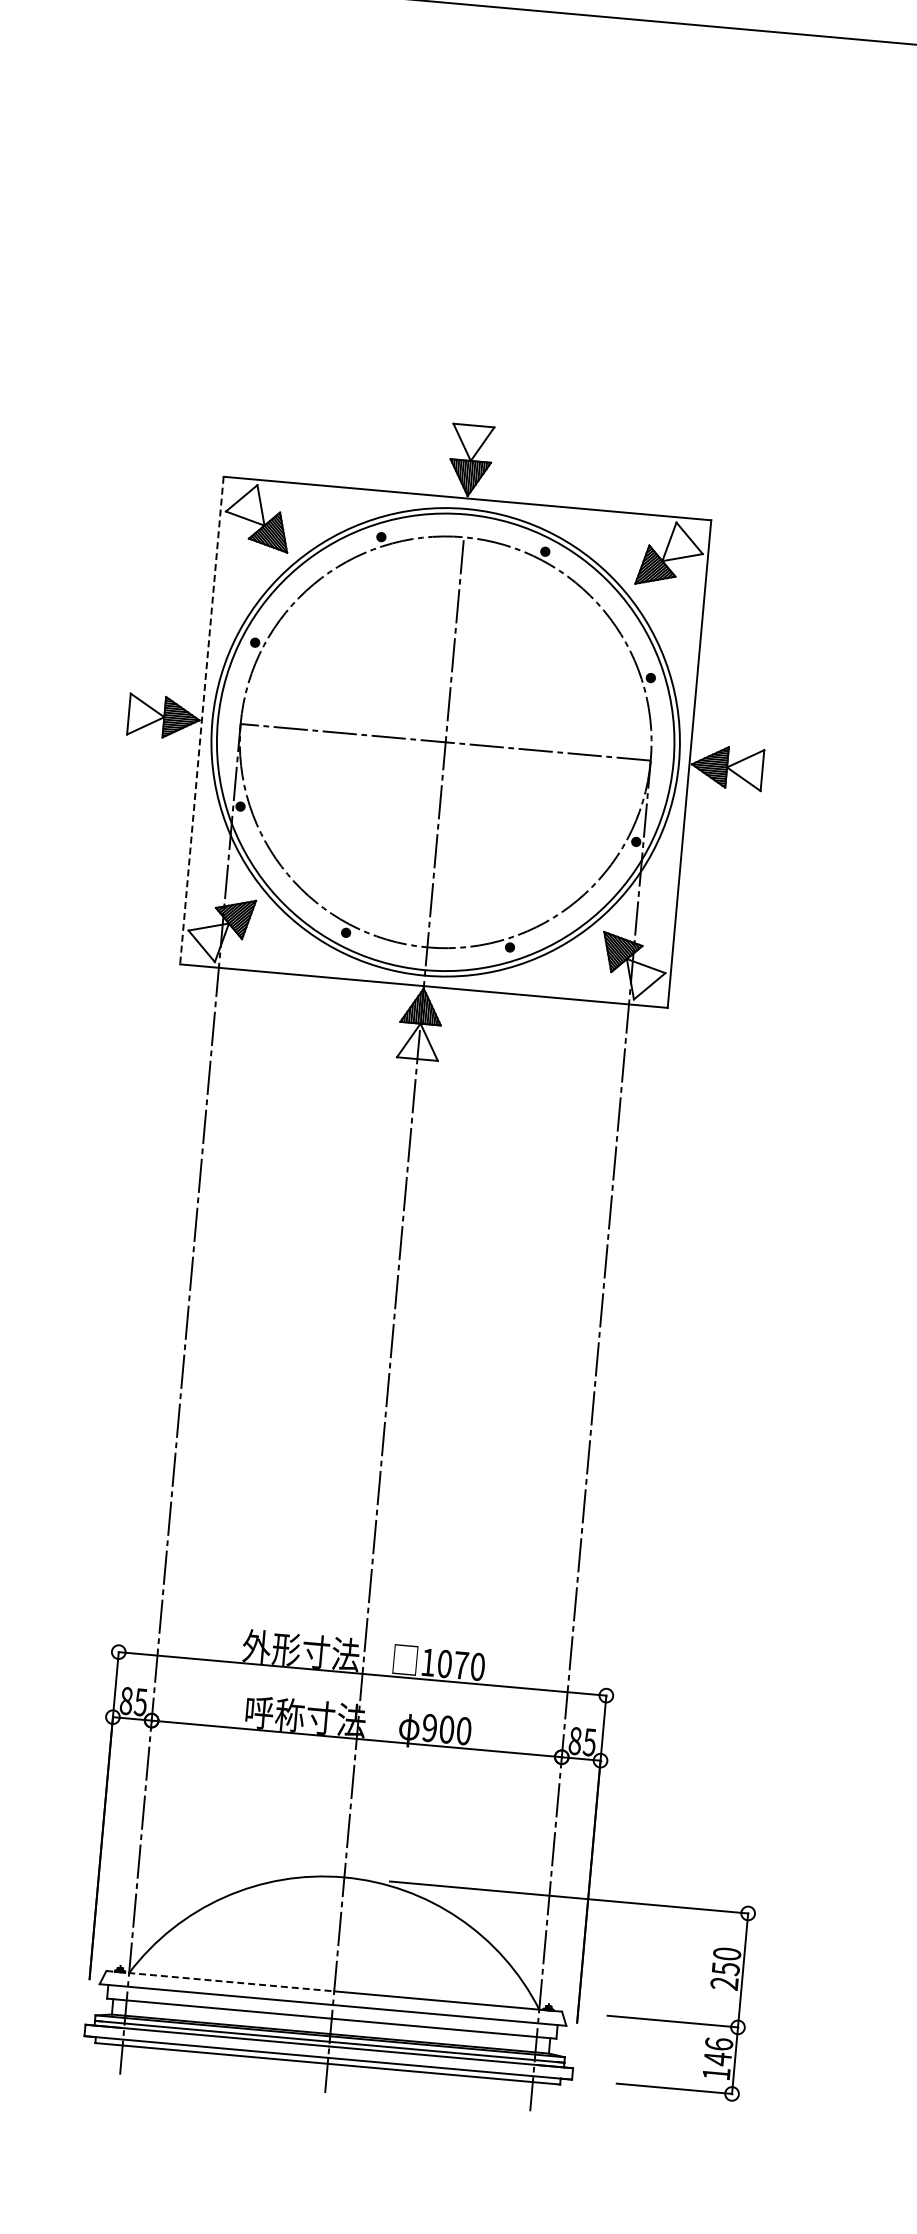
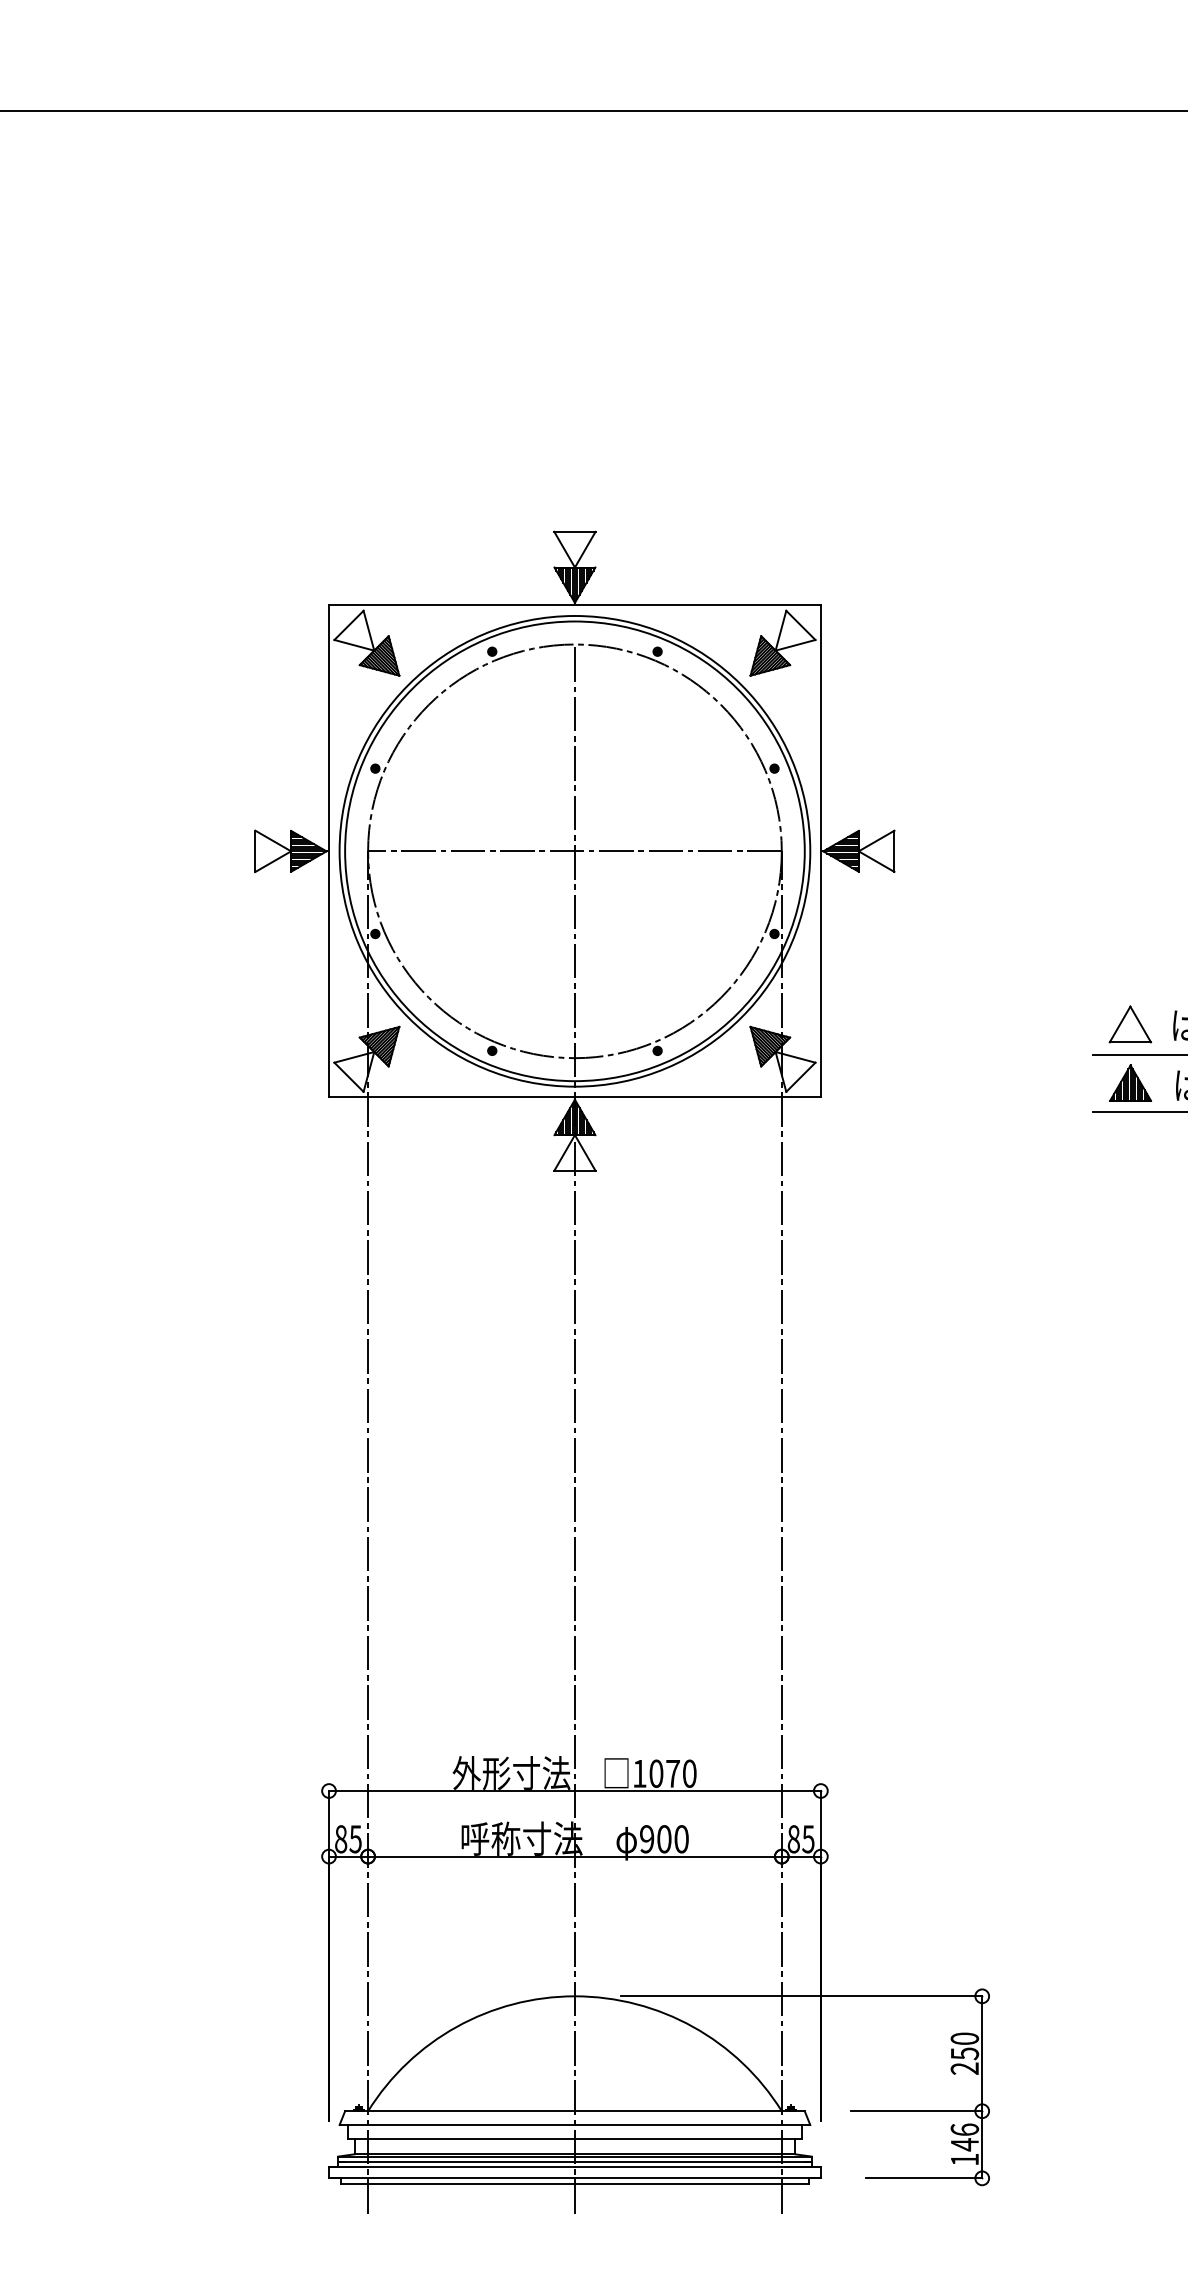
line: (202, 720) -> (329, 851), dashed -> solid
line: (220, 1981) -> (460, 2111), dashed -> solid

